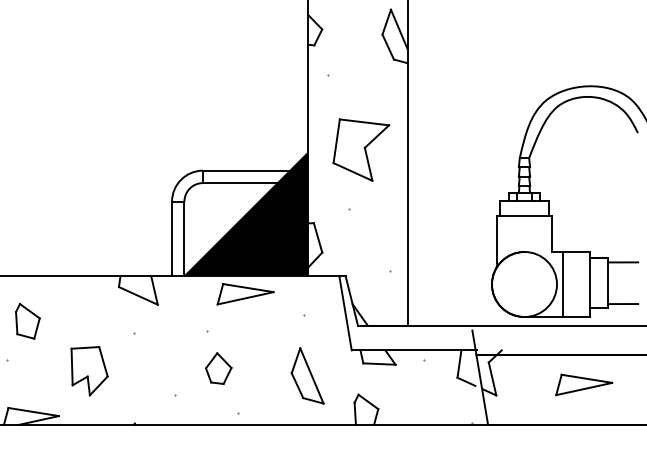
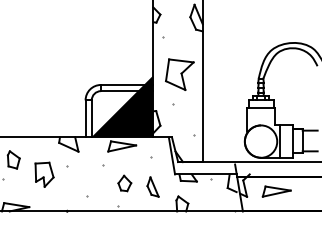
part: (218, 368) -> (124, 183), moved
part: (89, 370) -> (44, 174), moved
part: (306, 374) -> (152, 186), size x0.7
part: (583, 384) -> (276, 191), moved

